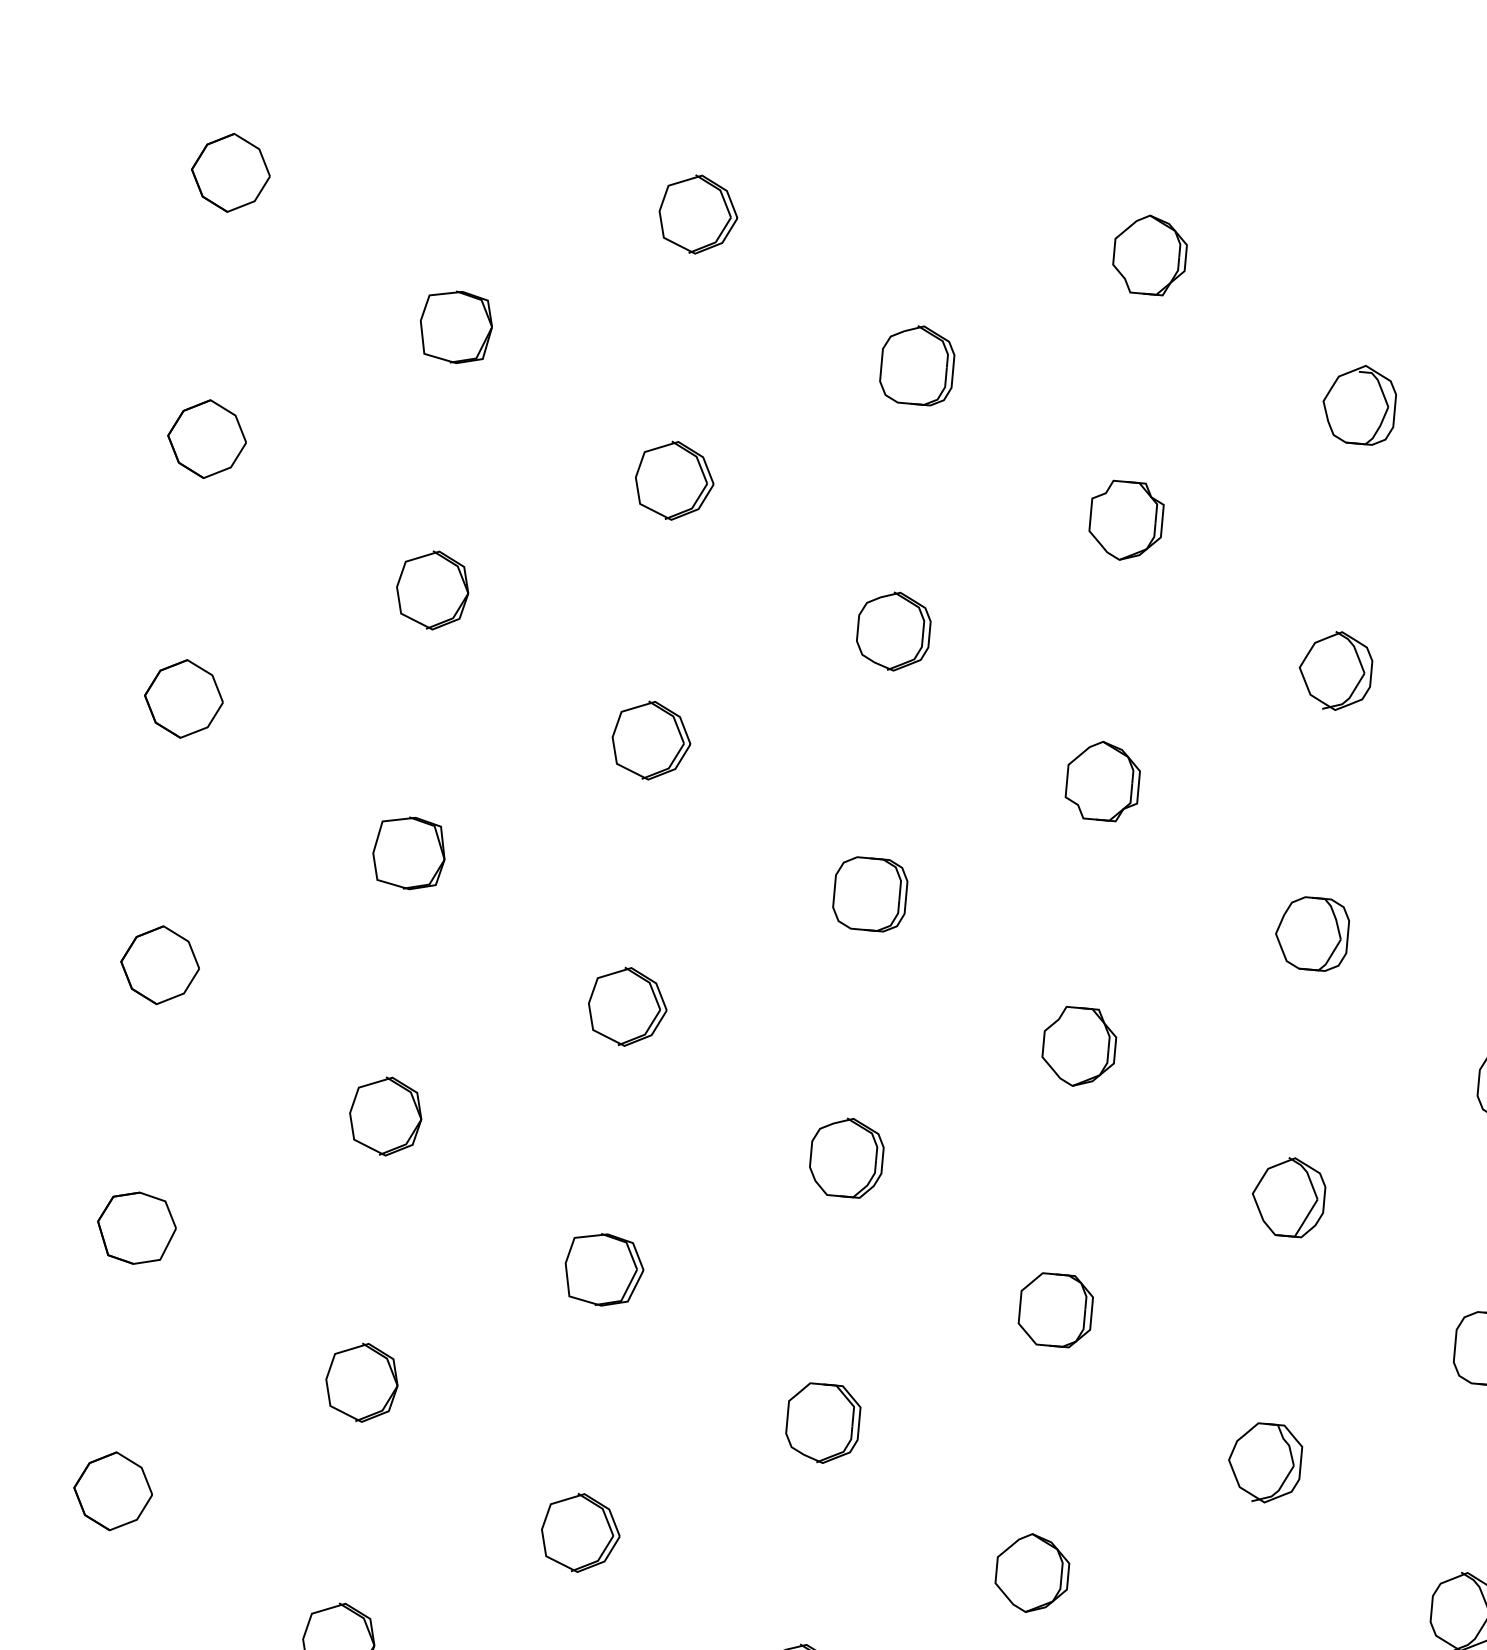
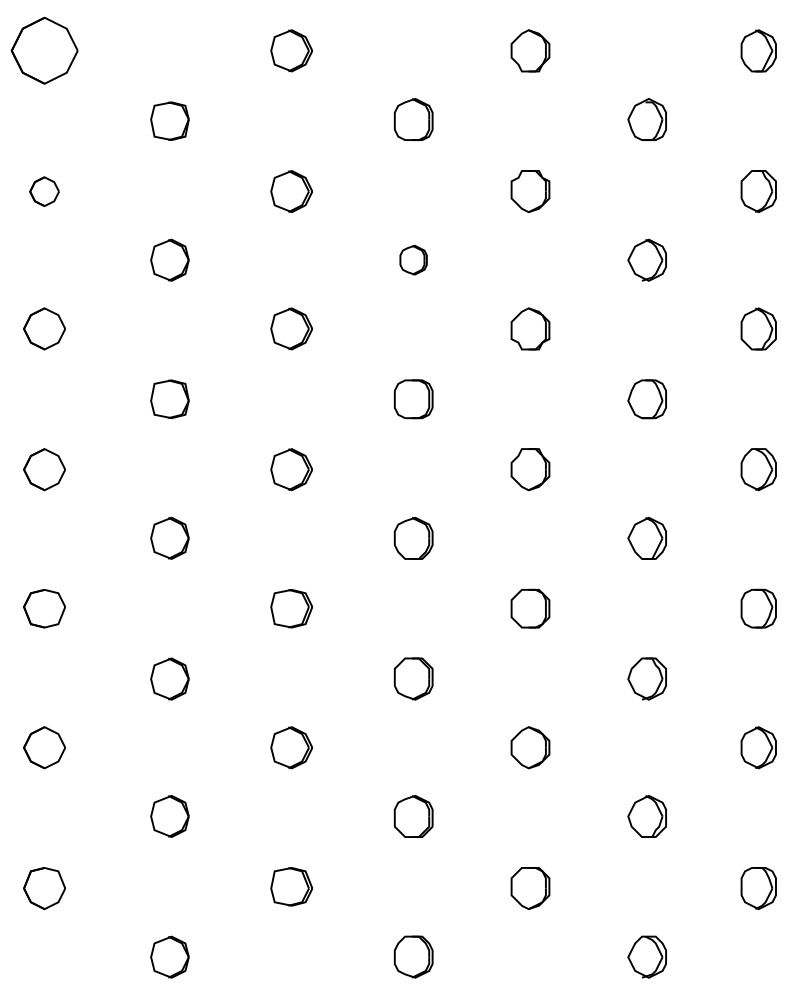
part: (230, 172) -> (44, 50), size x1.6
part: (206, 438) -> (44, 191), size x0.7
part: (893, 629) -> (413, 259), size x0.7

